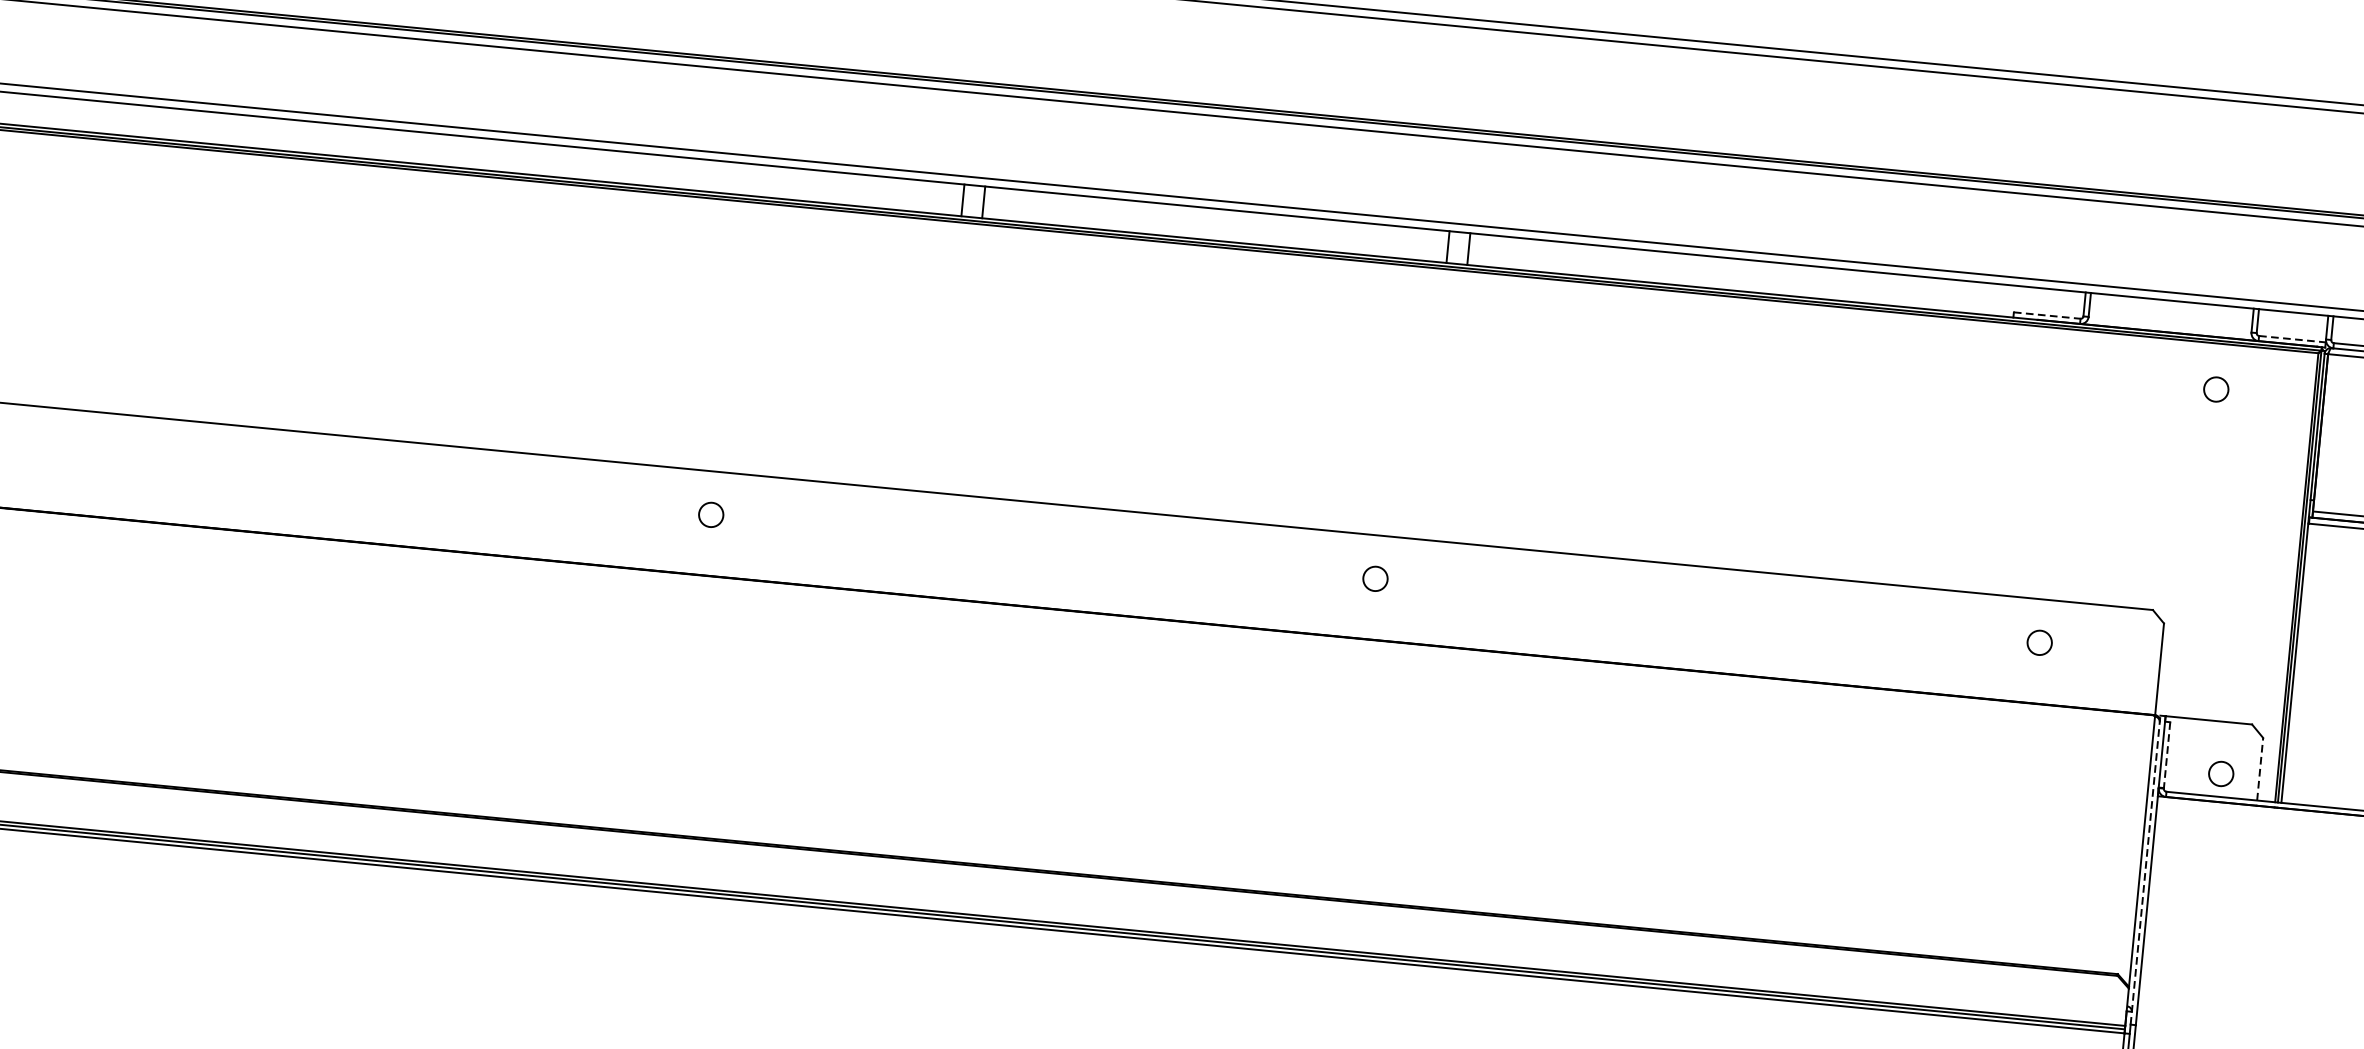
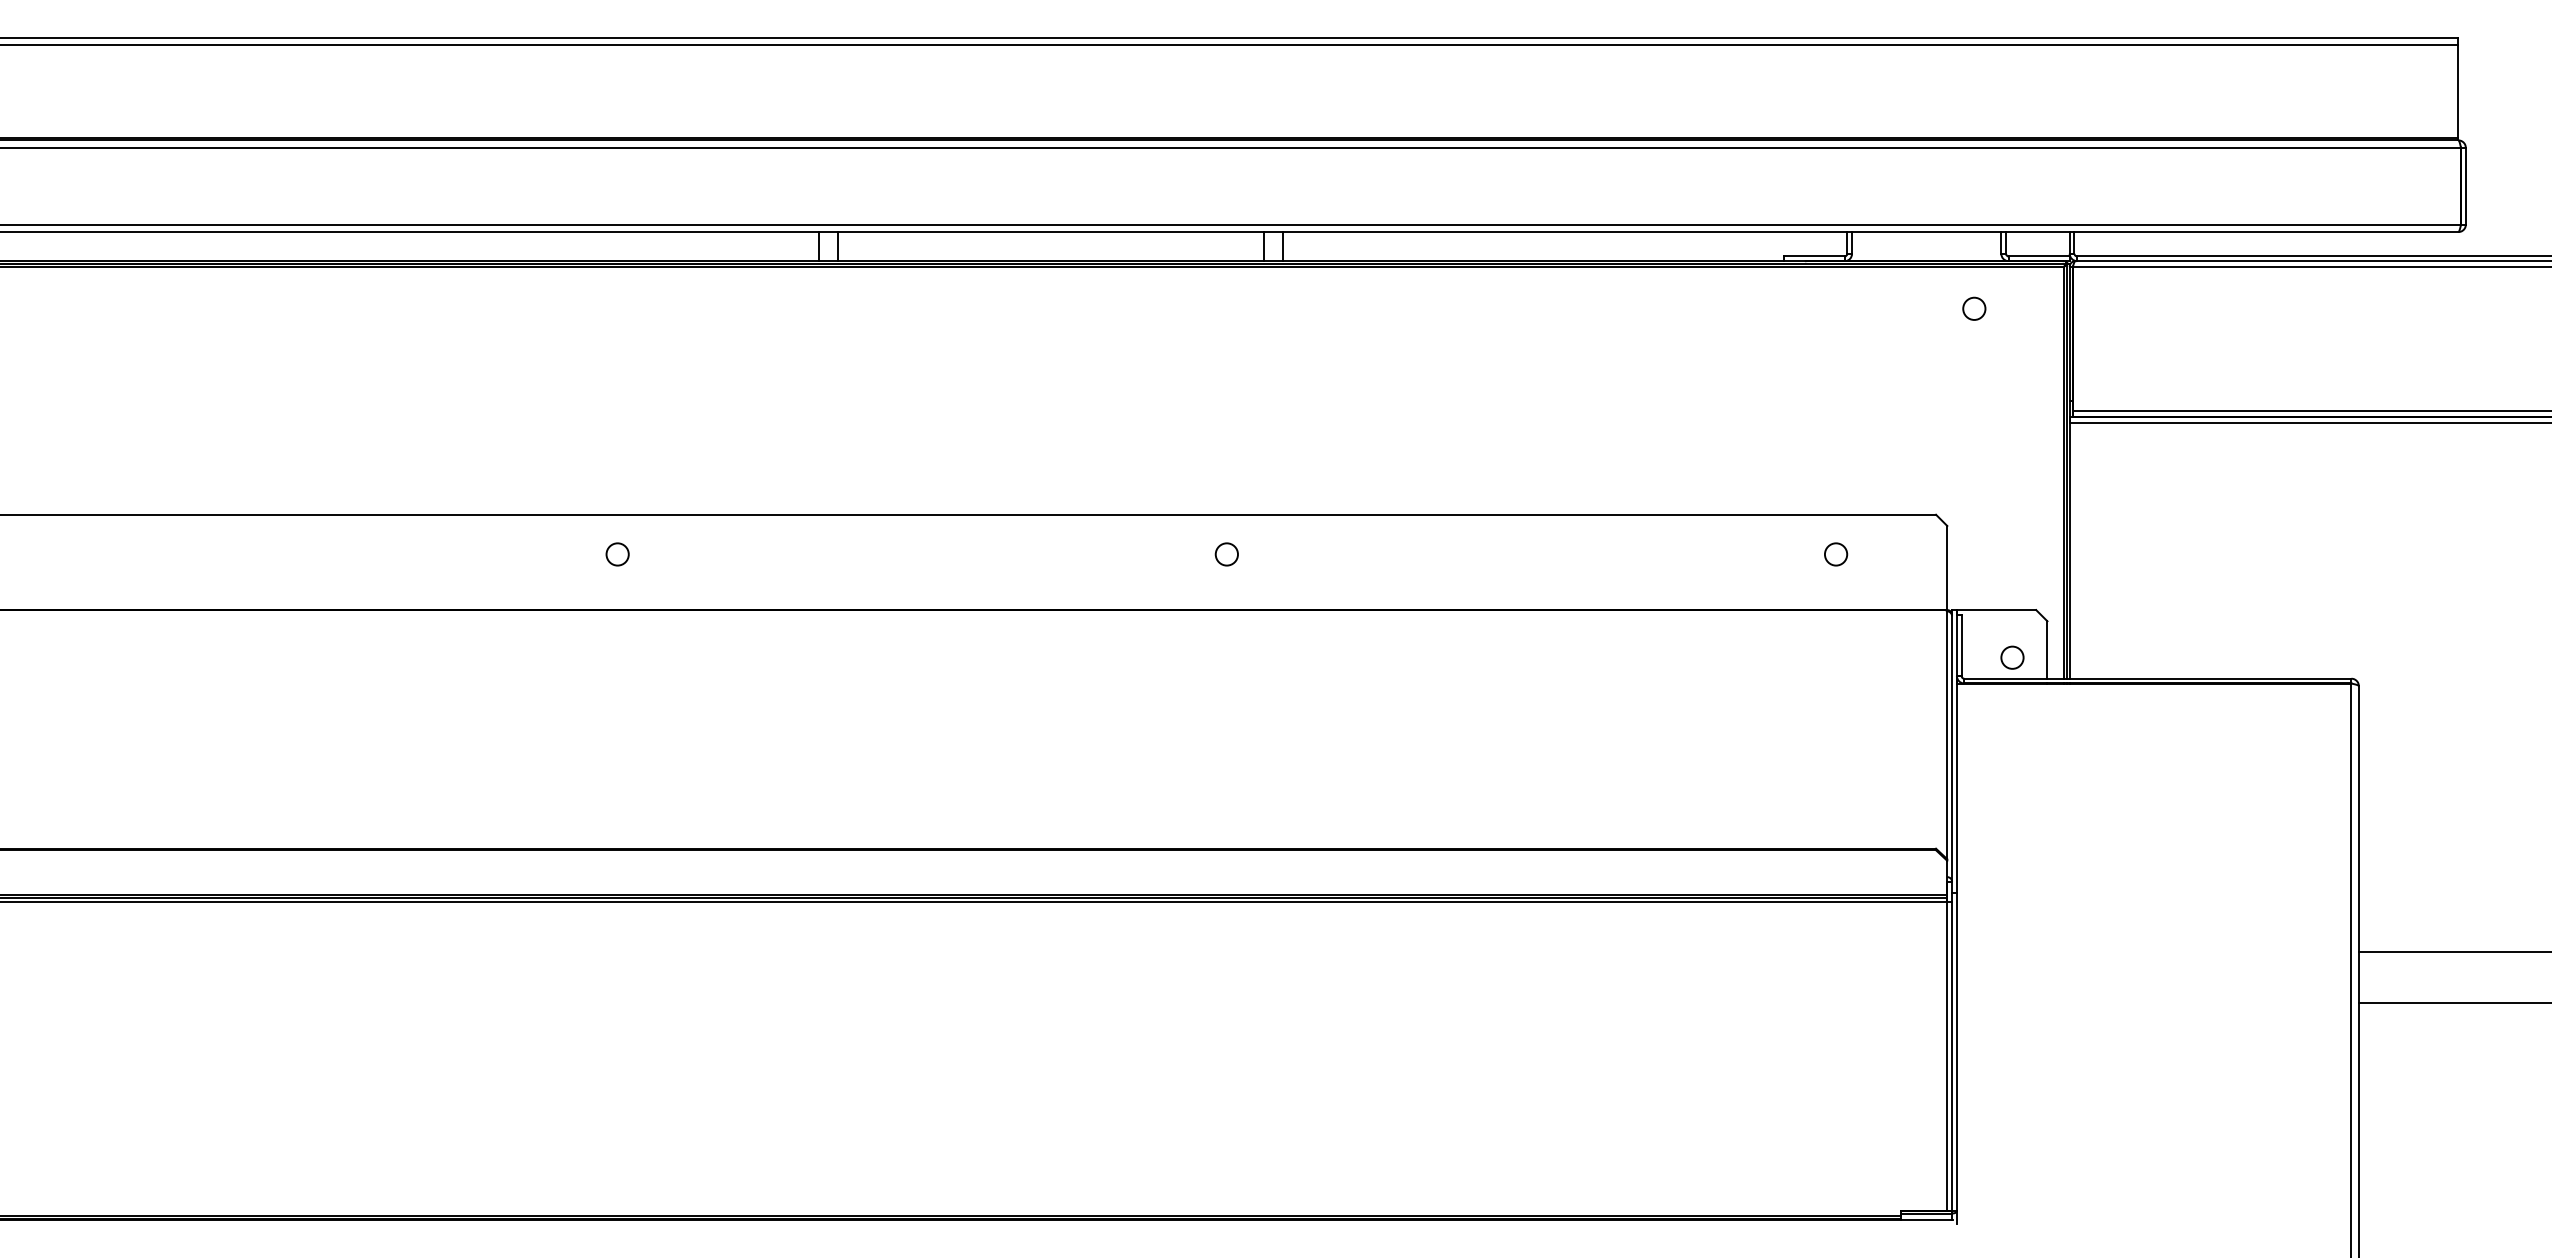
line: (2047, 315) -> (1814, 256), dashed -> solid
line: (2292, 339) -> (2039, 256), dashed -> solid
line: (2166, 755) -> (1961, 645), dashed -> solid
line: (2260, 769) -> (2047, 650), dashed -> solid
line: (2145, 869) -> (1952, 751), dashed -> solid

